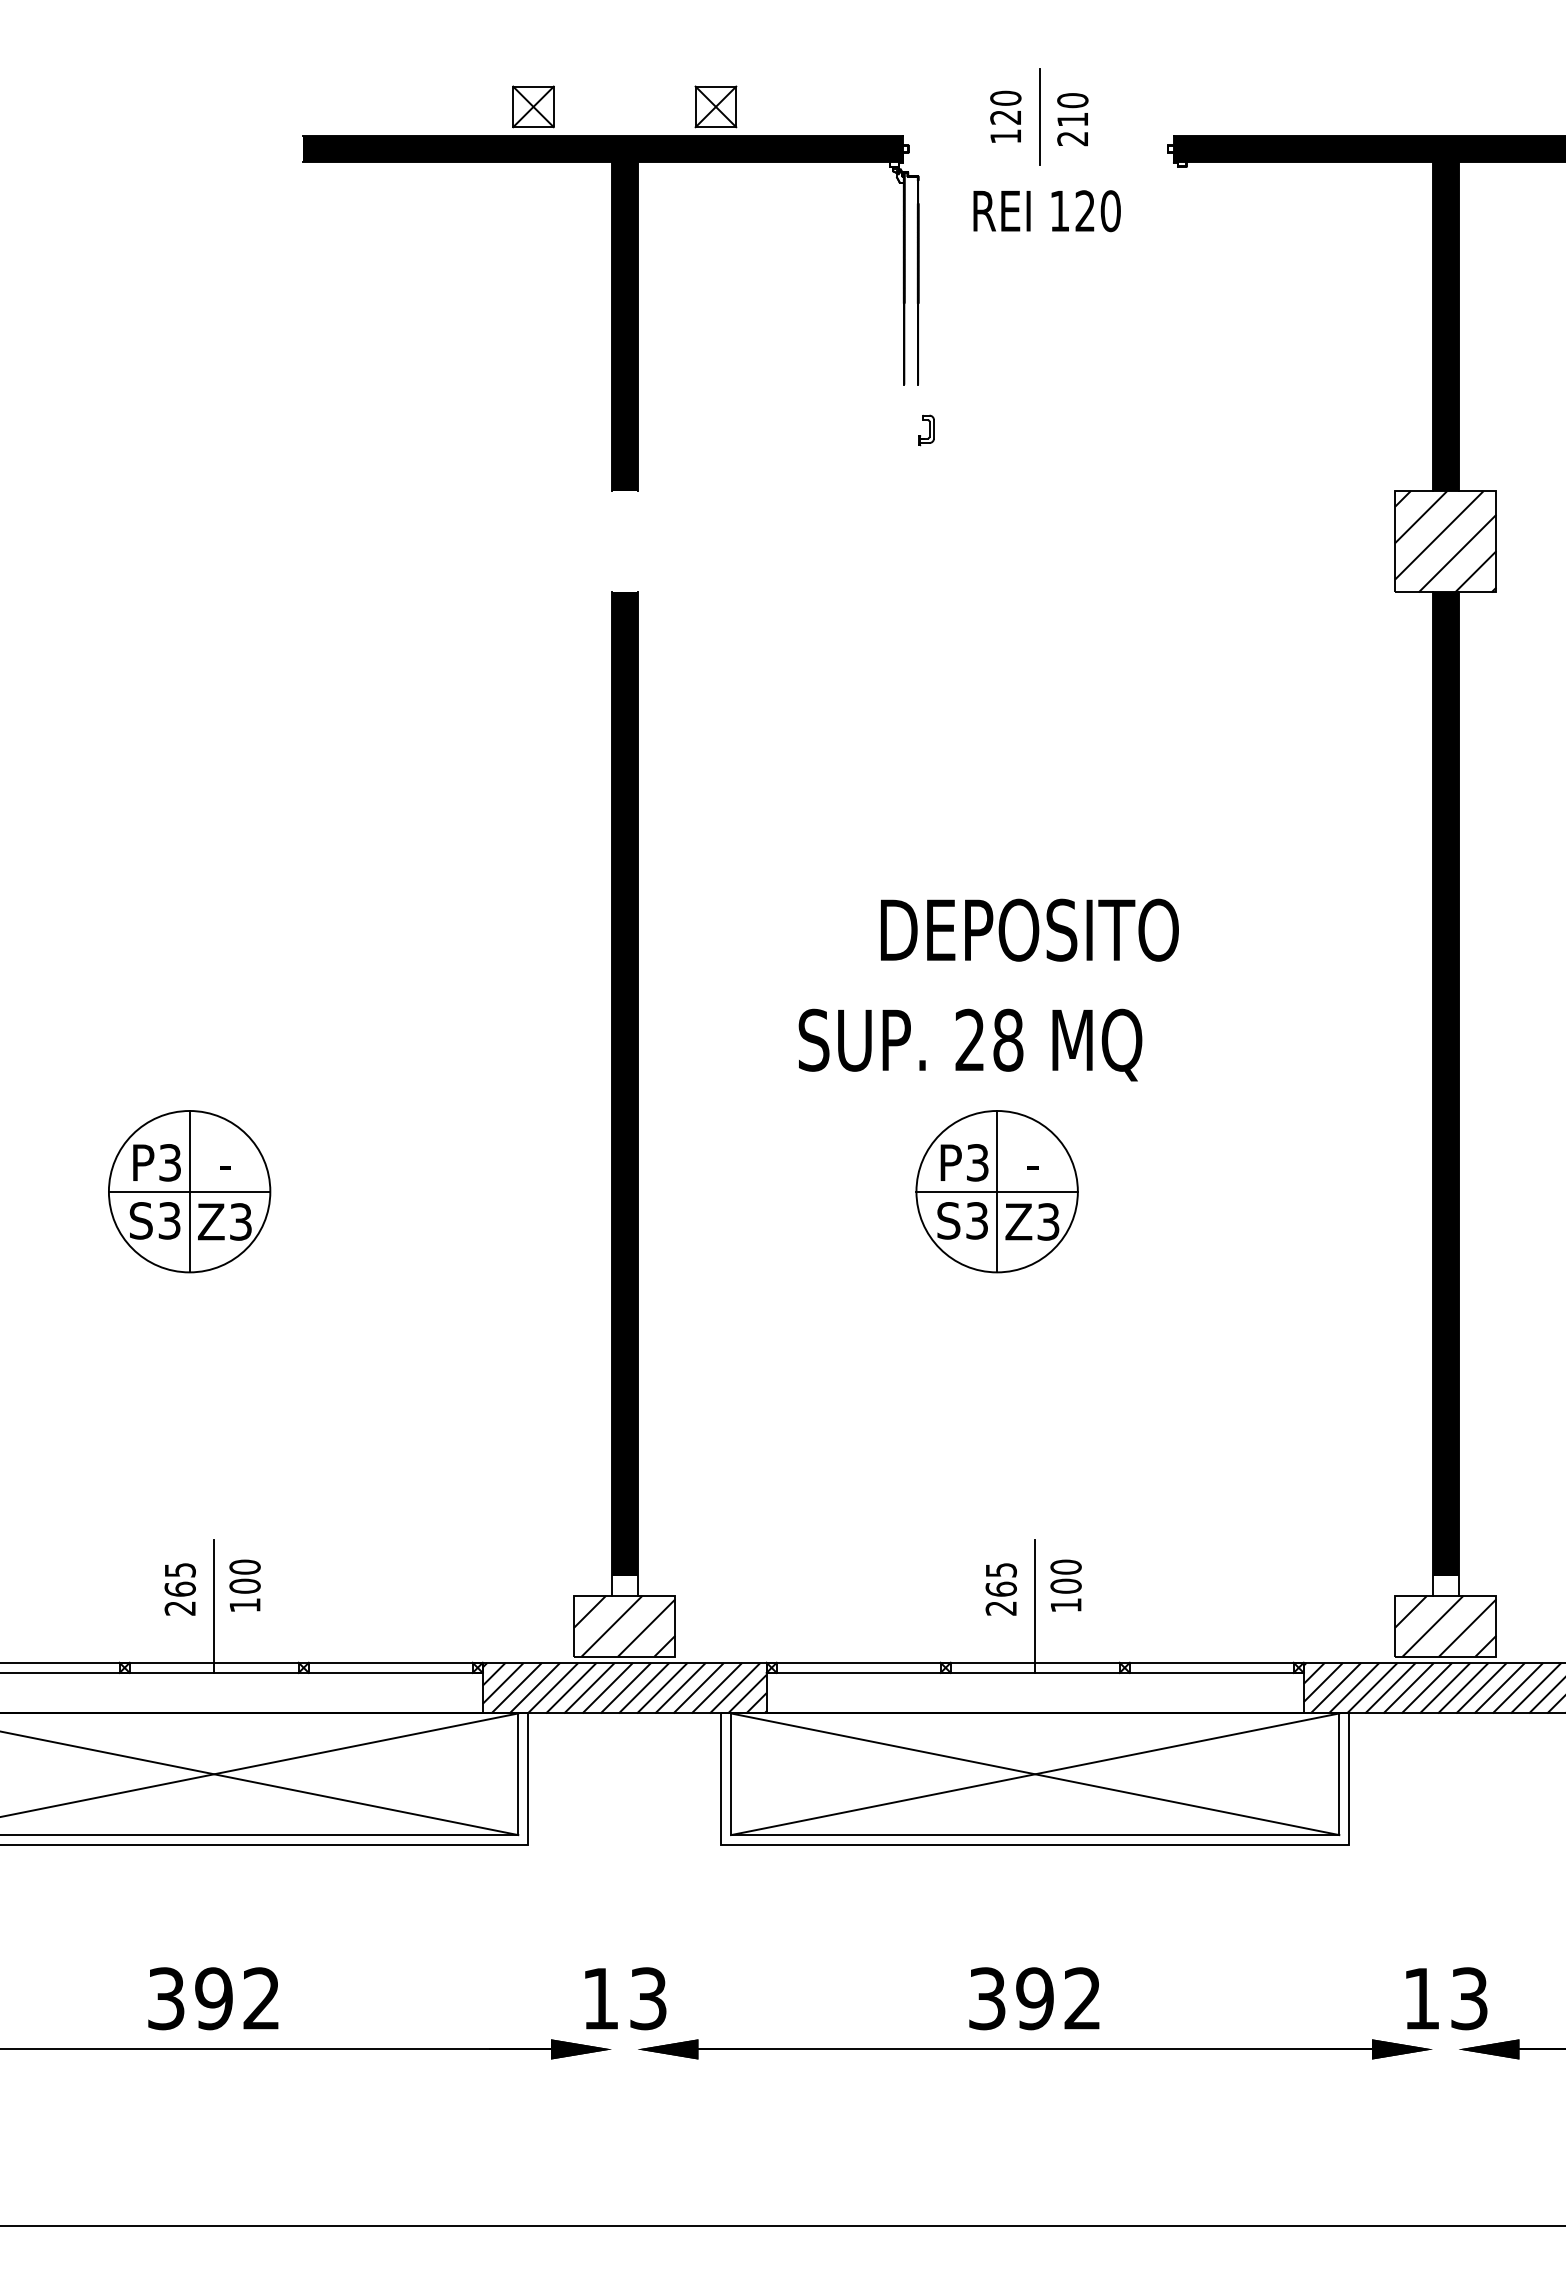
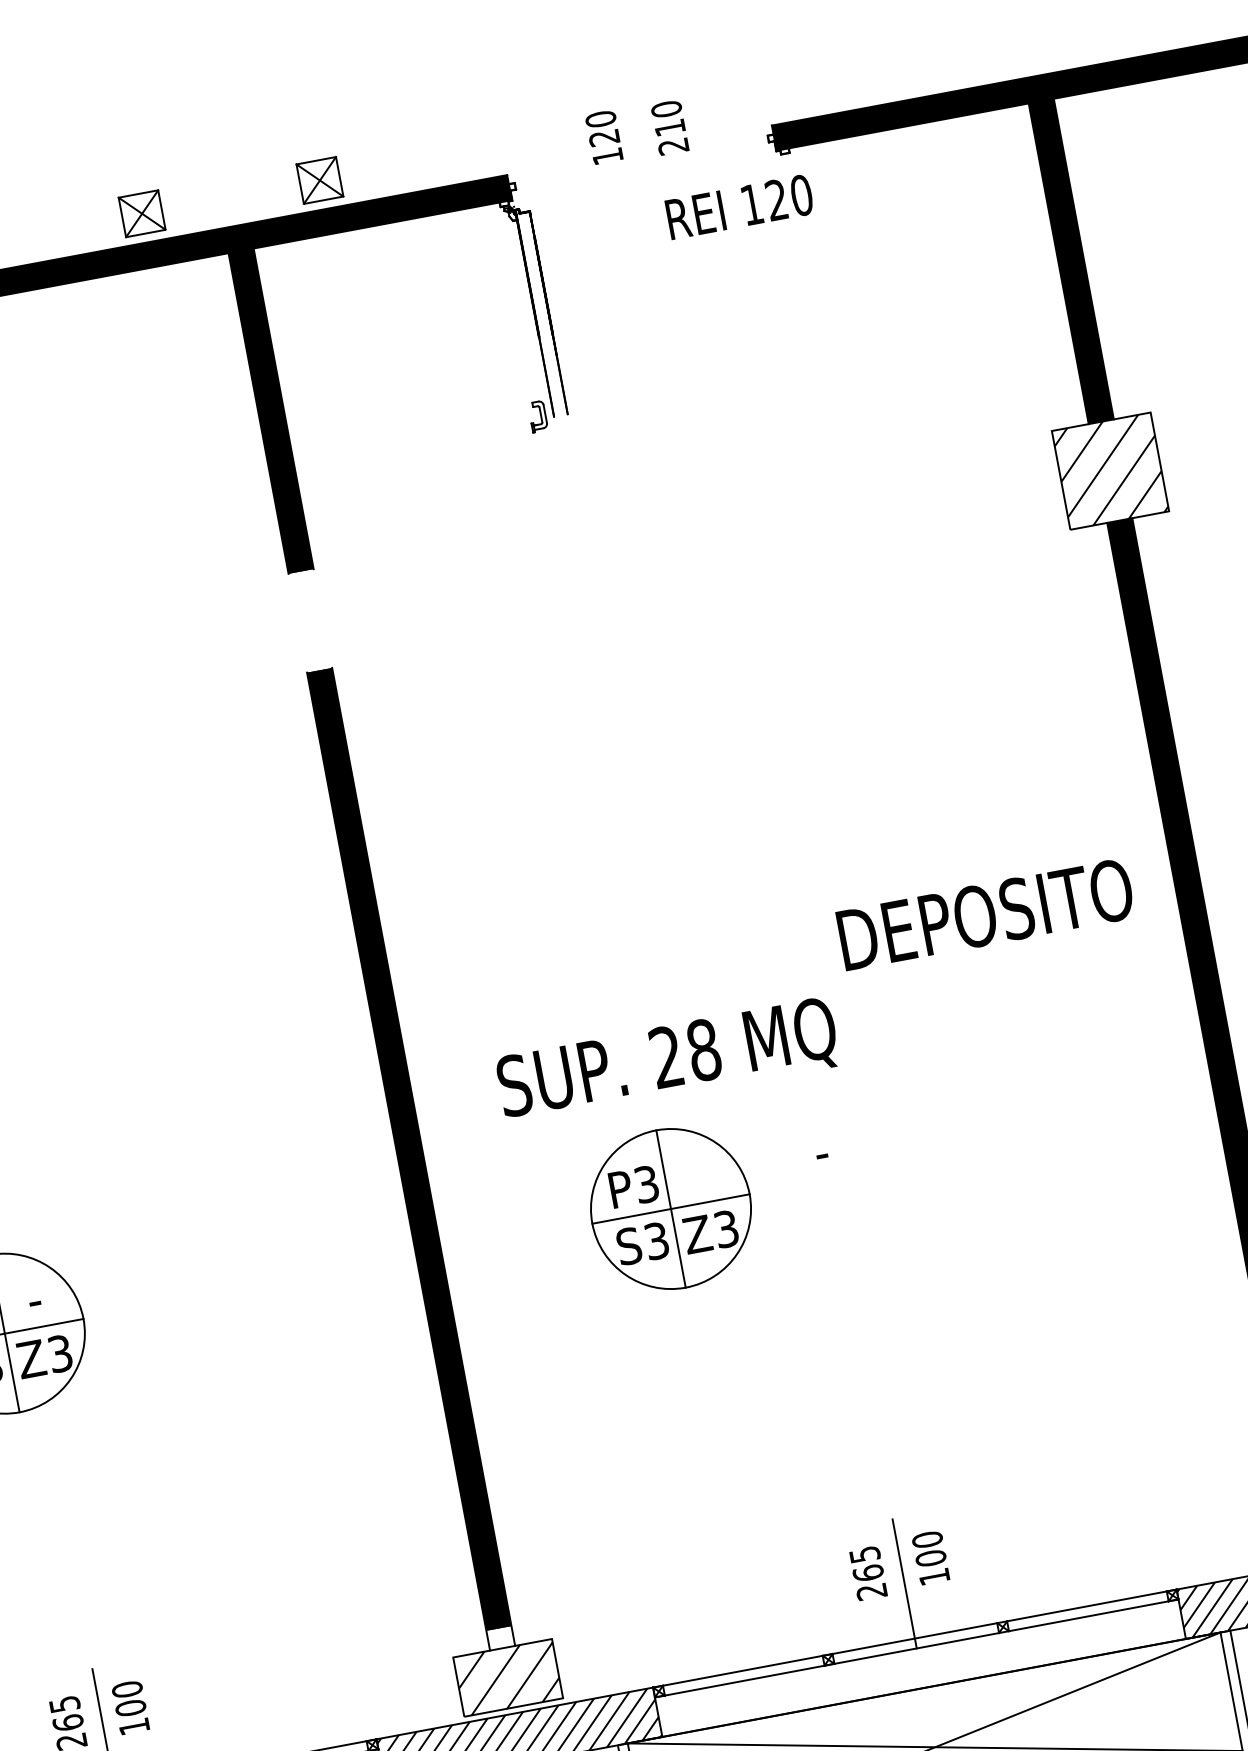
line: (1039, 116) -> (637, 130), removed
text: (1046, 211) -> (739, 207), moved
part: (926, 430) -> (538, 416), moved
text: (1029, 929) -> (985, 913), moved
text: (970, 1044) -> (667, 1061), moved
part: (996, 1191) -> (670, 1208), moved

